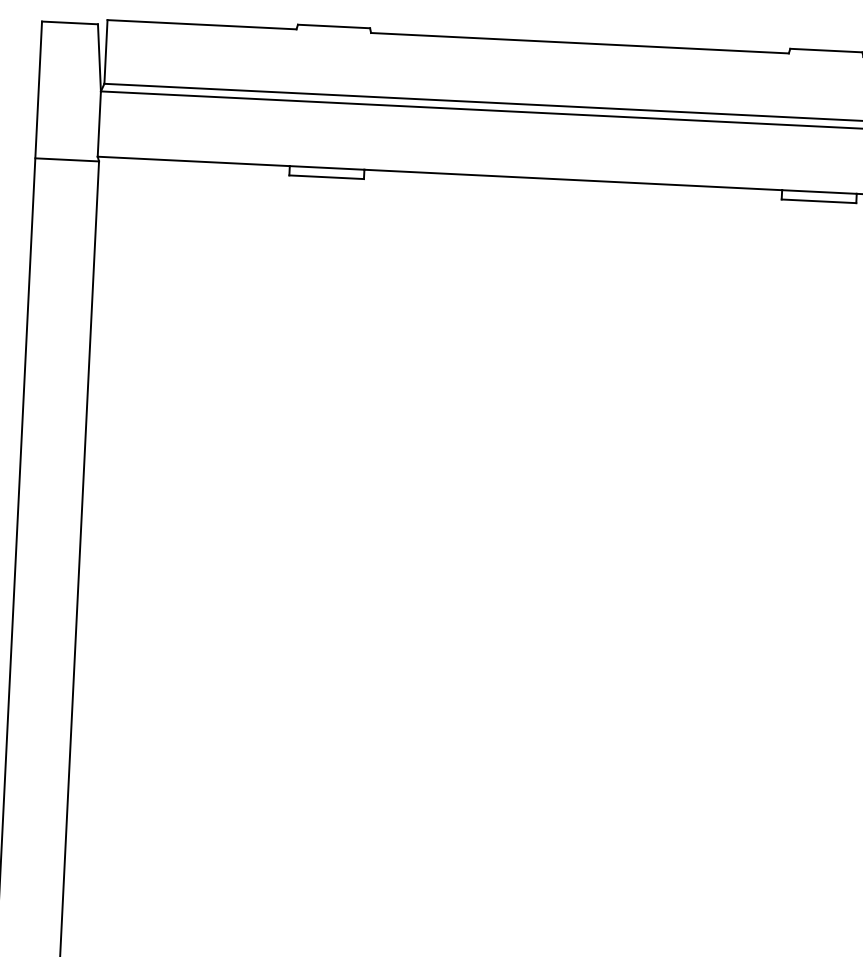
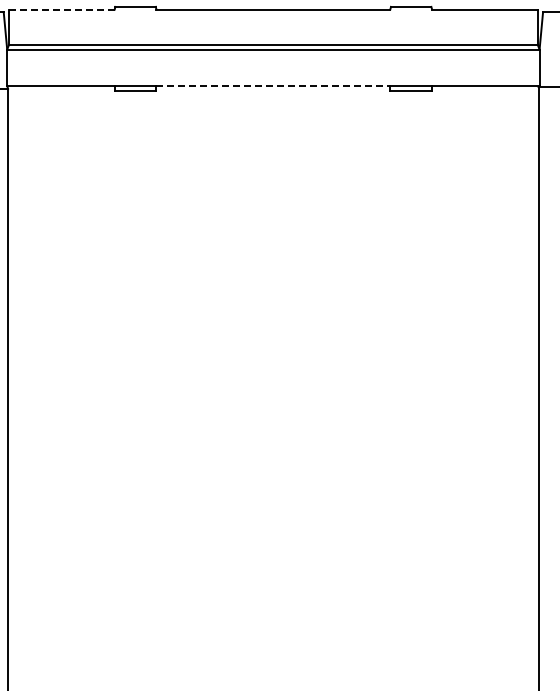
line: (201, 24) -> (61, 9), solid -> dashed
line: (573, 180) -> (273, 86), solid -> dashed

